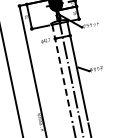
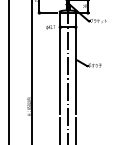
line: (62, 73) -> (60, 63), dashed -> solid

